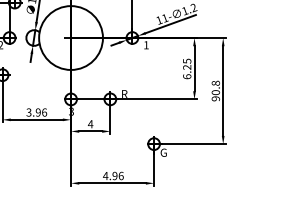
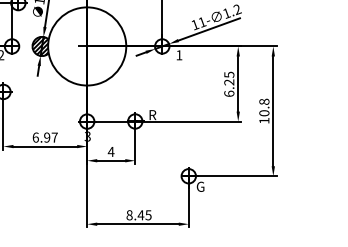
hatch: (32, 37) -> (40, 45), added
text: (215, 98) -> (264, 120), 90.8 -> 10.8
text: (36, 112) -> (44, 137), 3.96 -> 6.97
text: (112, 176) -> (138, 215), 4.96 -> 8.45

